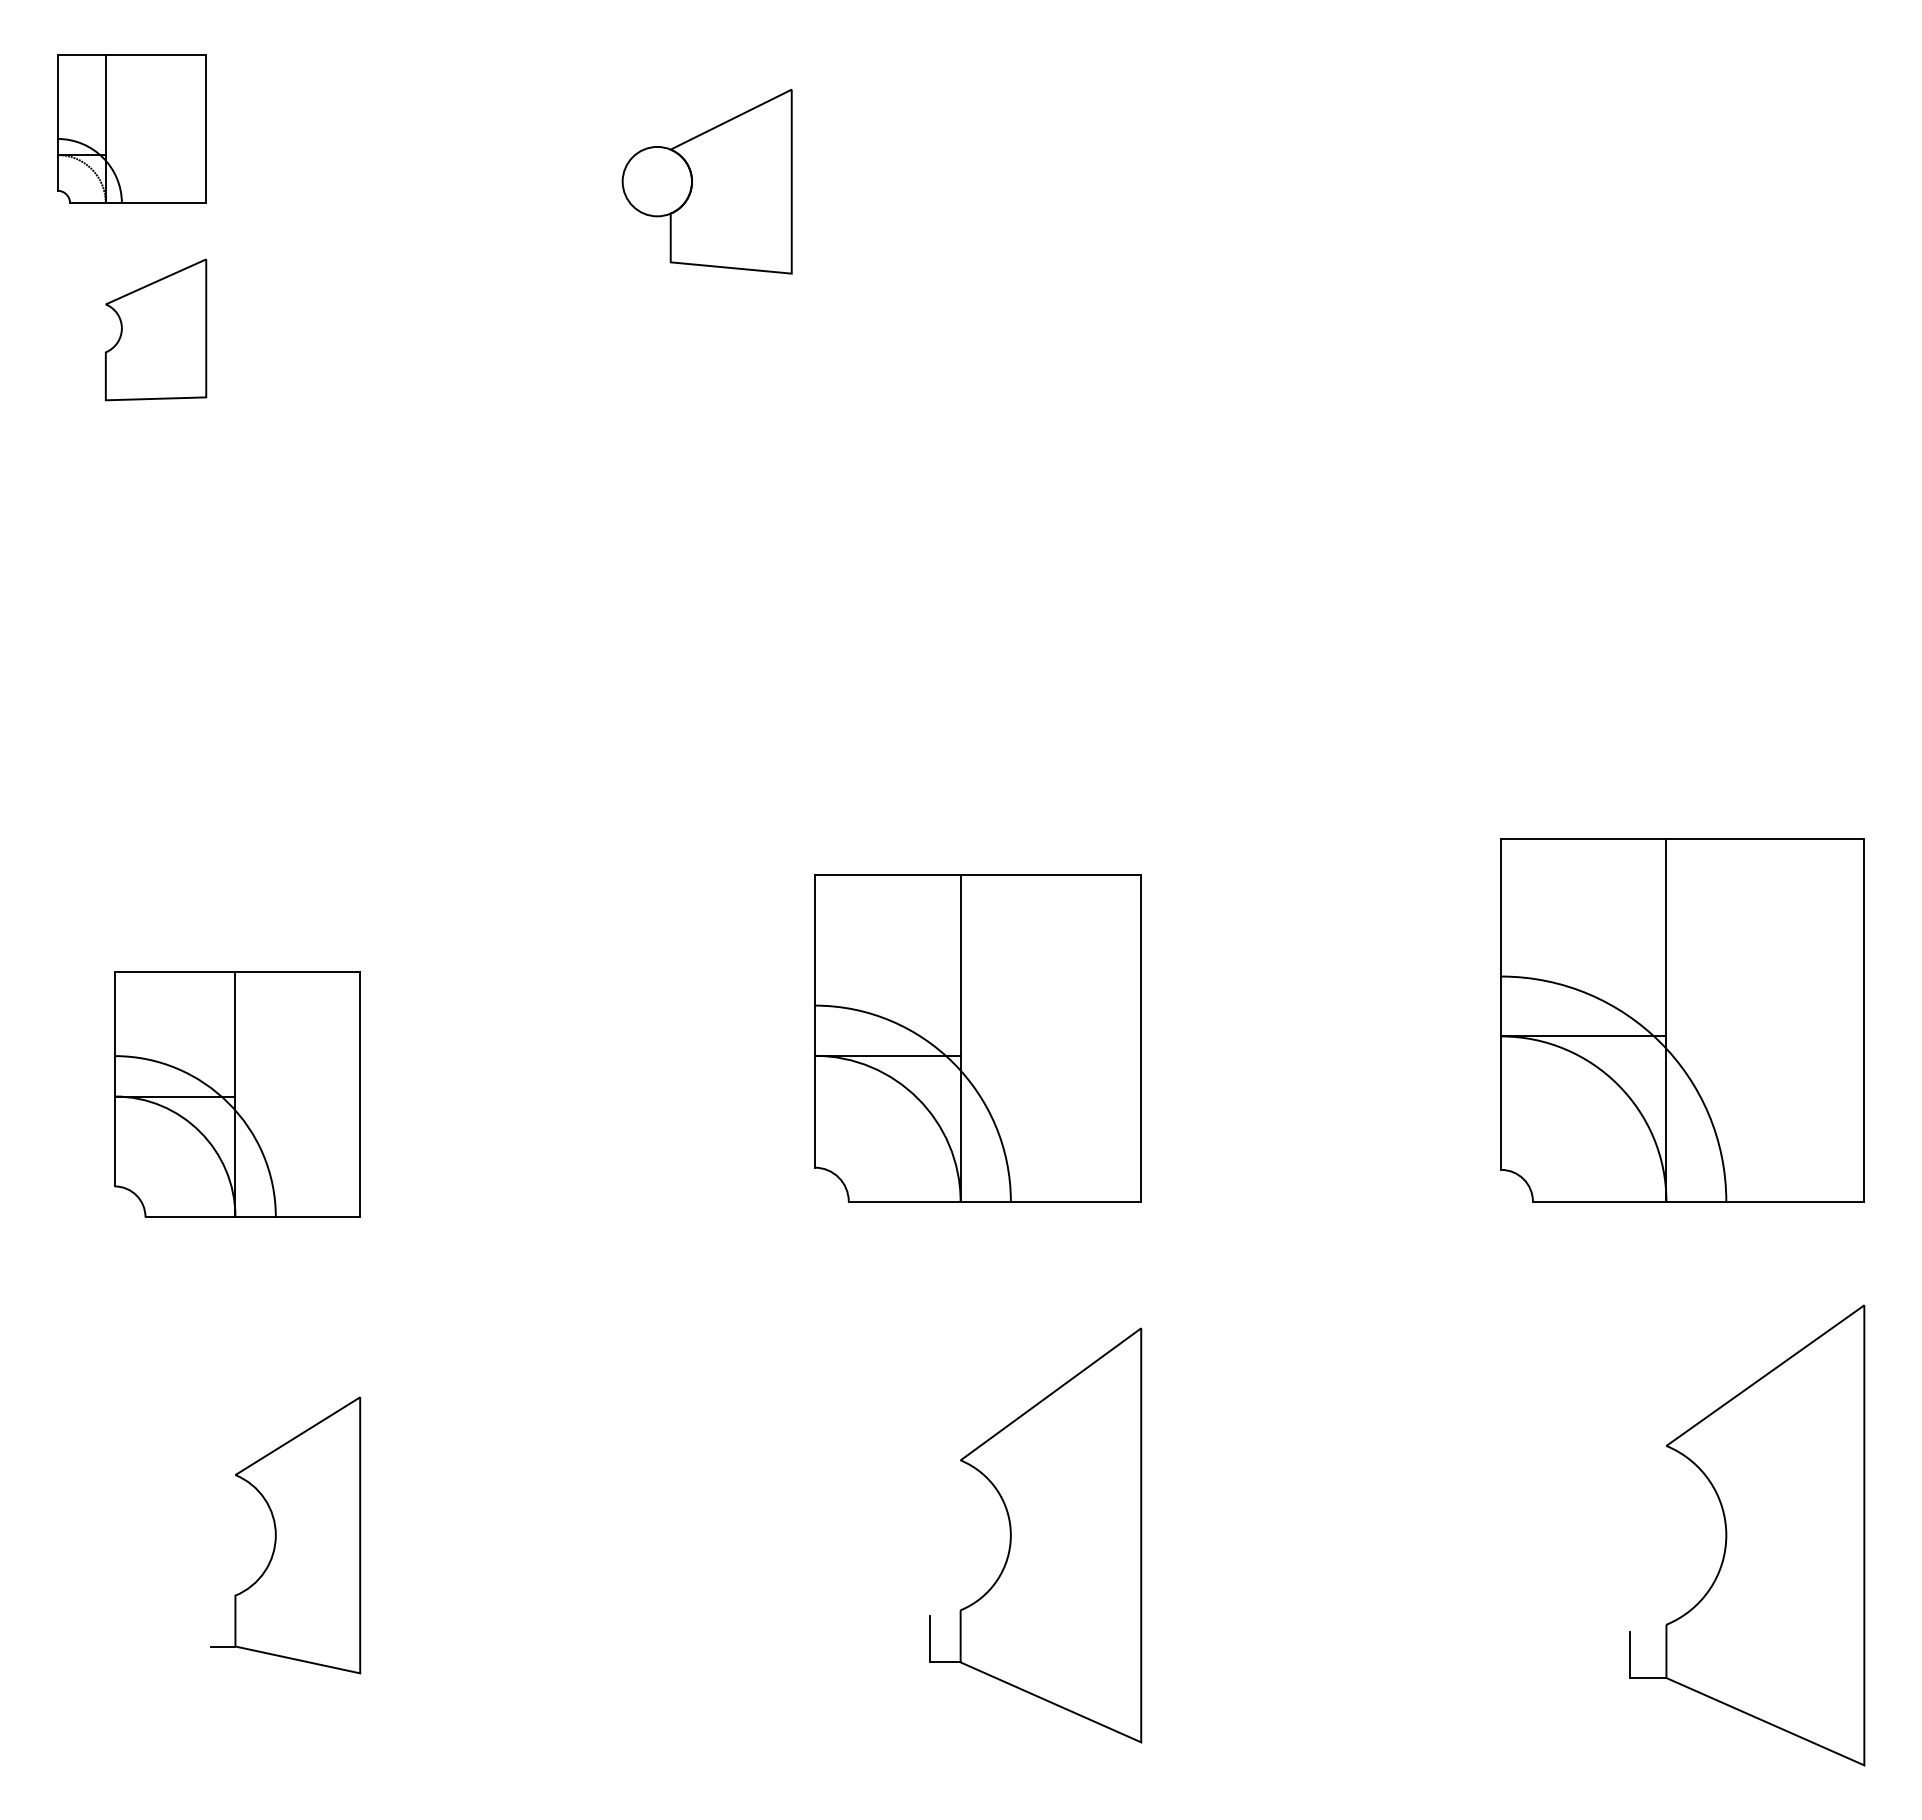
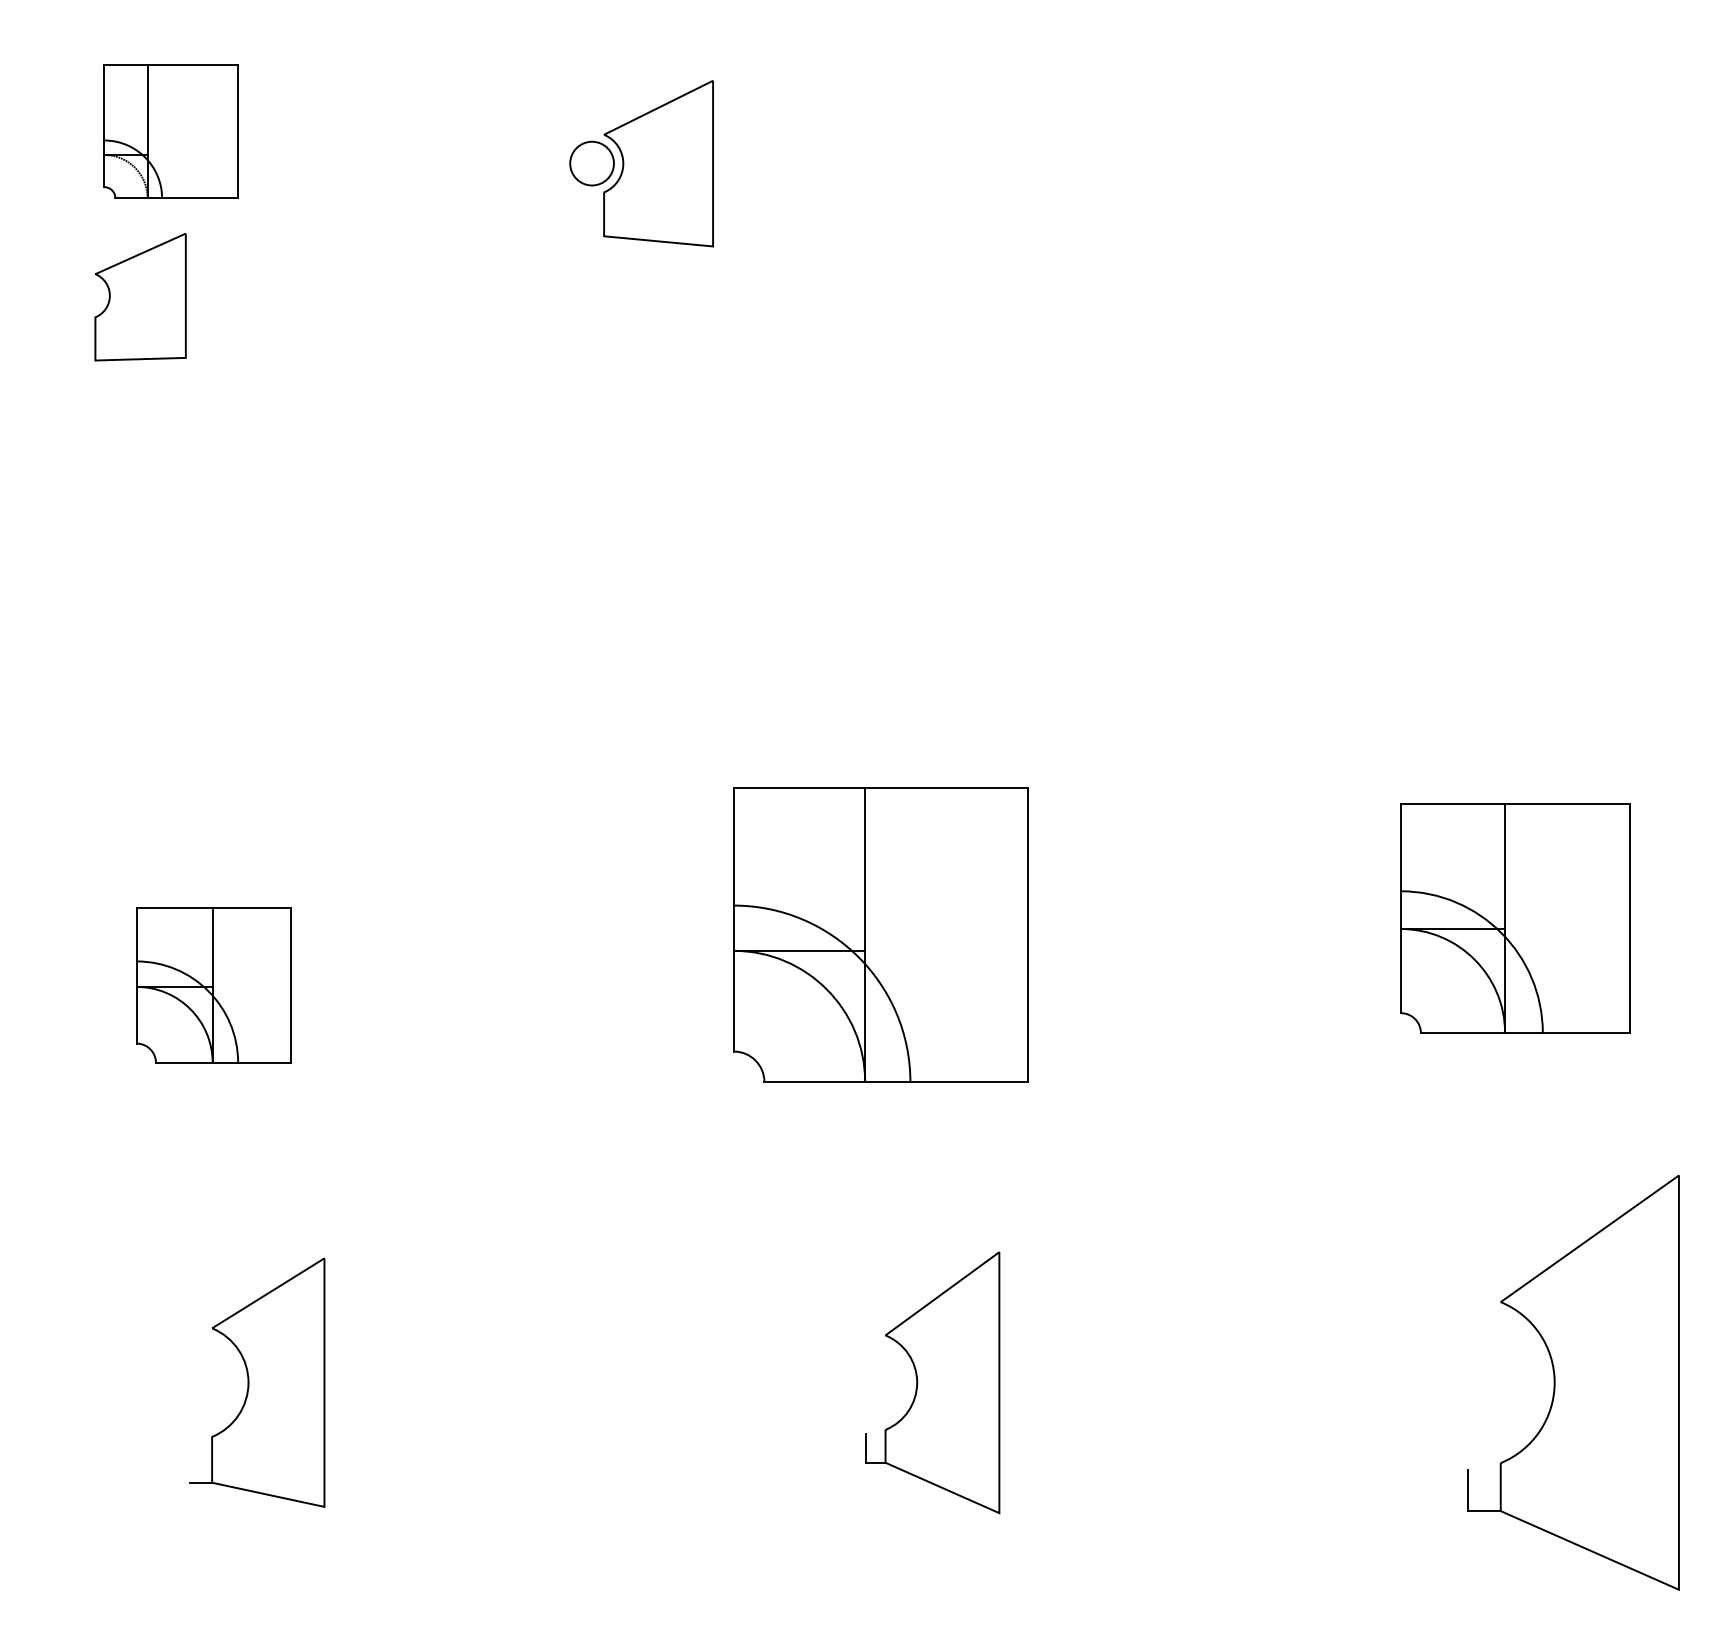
part: (131, 128) -> (170, 131), moved
circle: (657, 181) -> (592, 163), size x0.7
part: (1682, 1020) -> (1515, 919), size x0.7
part: (237, 1094) -> (213, 985), size x0.7
part: (1035, 1535) -> (932, 1382), size x0.7

